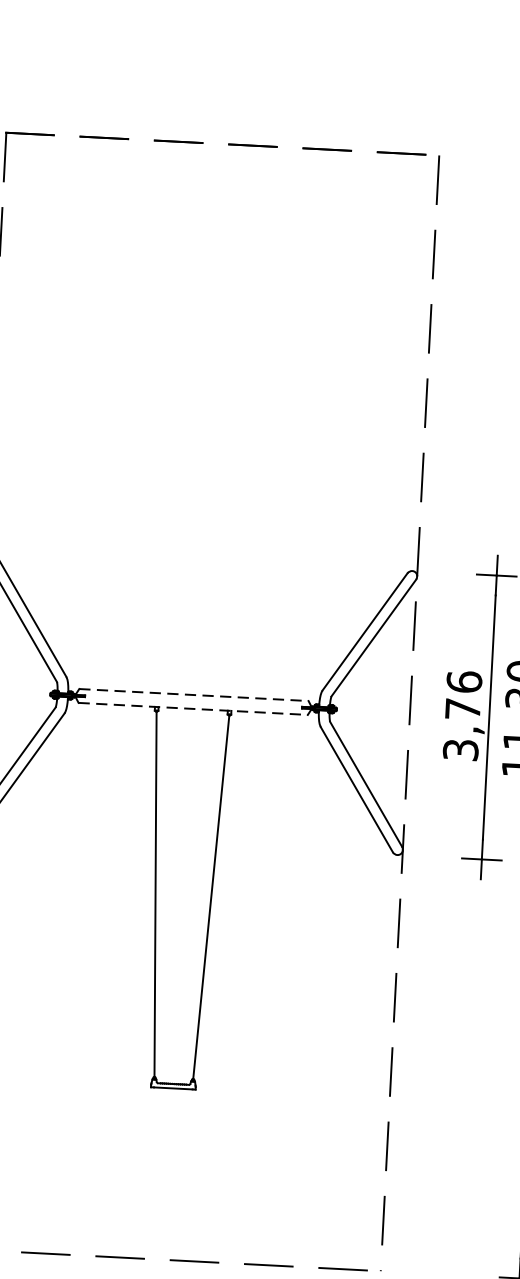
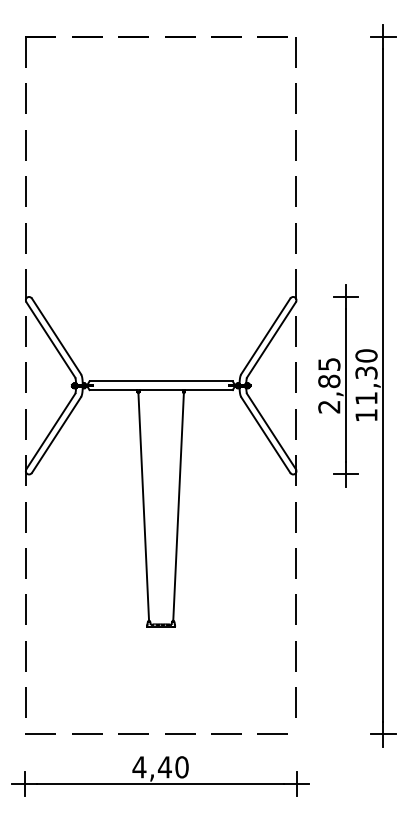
line: (194, 695) -> (161, 381), dashed -> solid
line: (193, 709) -> (161, 390), dashed -> solid
text: (462, 715) -> (329, 385), 3,76 -> 2,85

